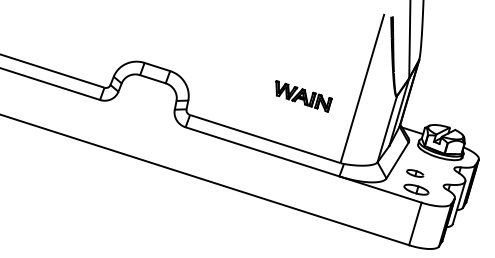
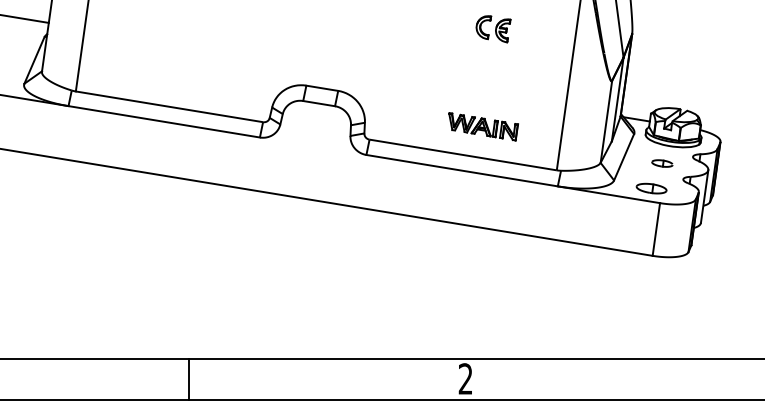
part: (305, 39) -> (493, 29), added
part: (303, 96) -> (483, 126), moved
part: (415, 173) -> (662, 163), moved

